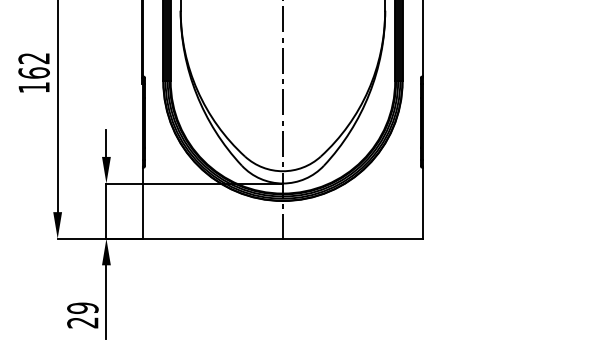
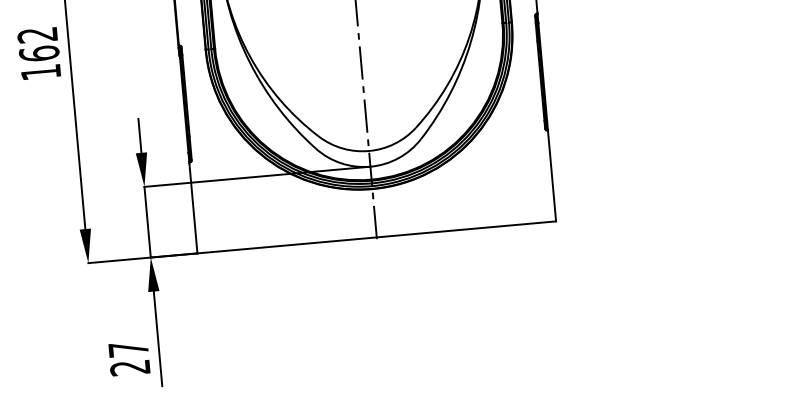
text: (82, 308) -> (128, 349), 29 -> 27

